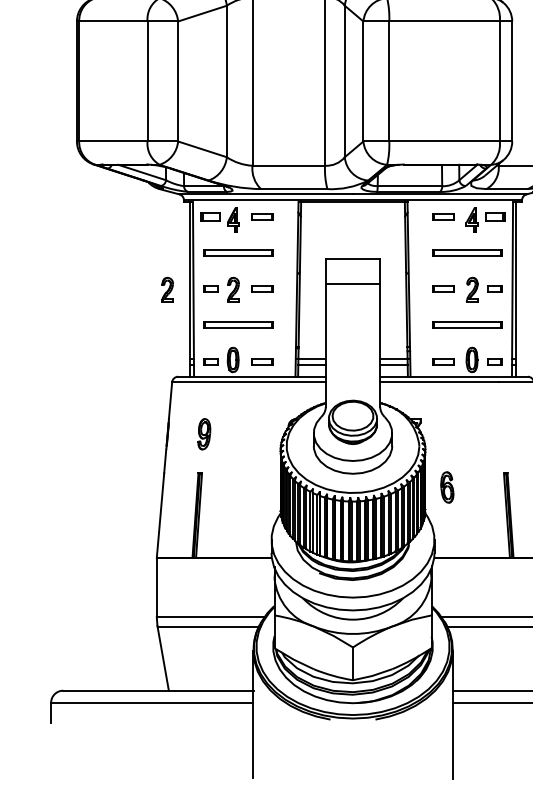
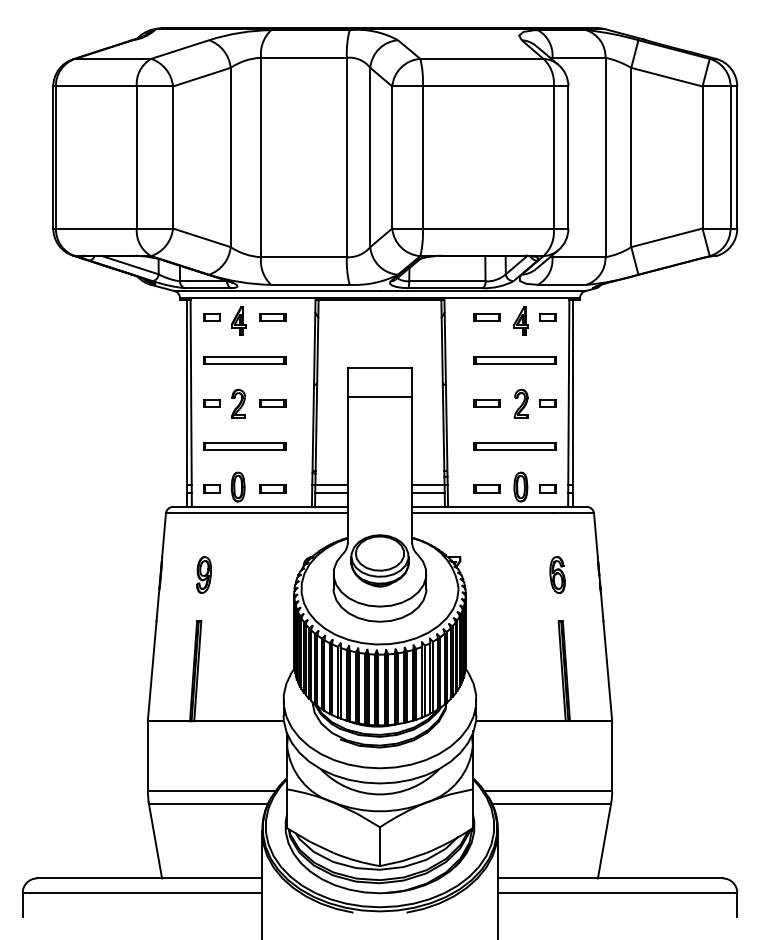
part: (210, 216) -> (211, 317), size x0.71
part: (494, 216) -> (547, 317), size x0.71
part: (167, 289) -> (160, 403), removed
part: (447, 487) -> (557, 574), moved

